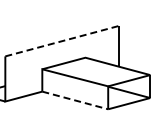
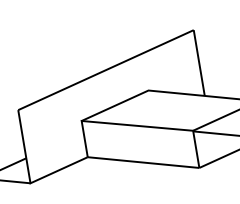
line: (62, 41) -> (106, 70), dashed -> solid
line: (75, 100) -> (143, 162), dashed -> solid

